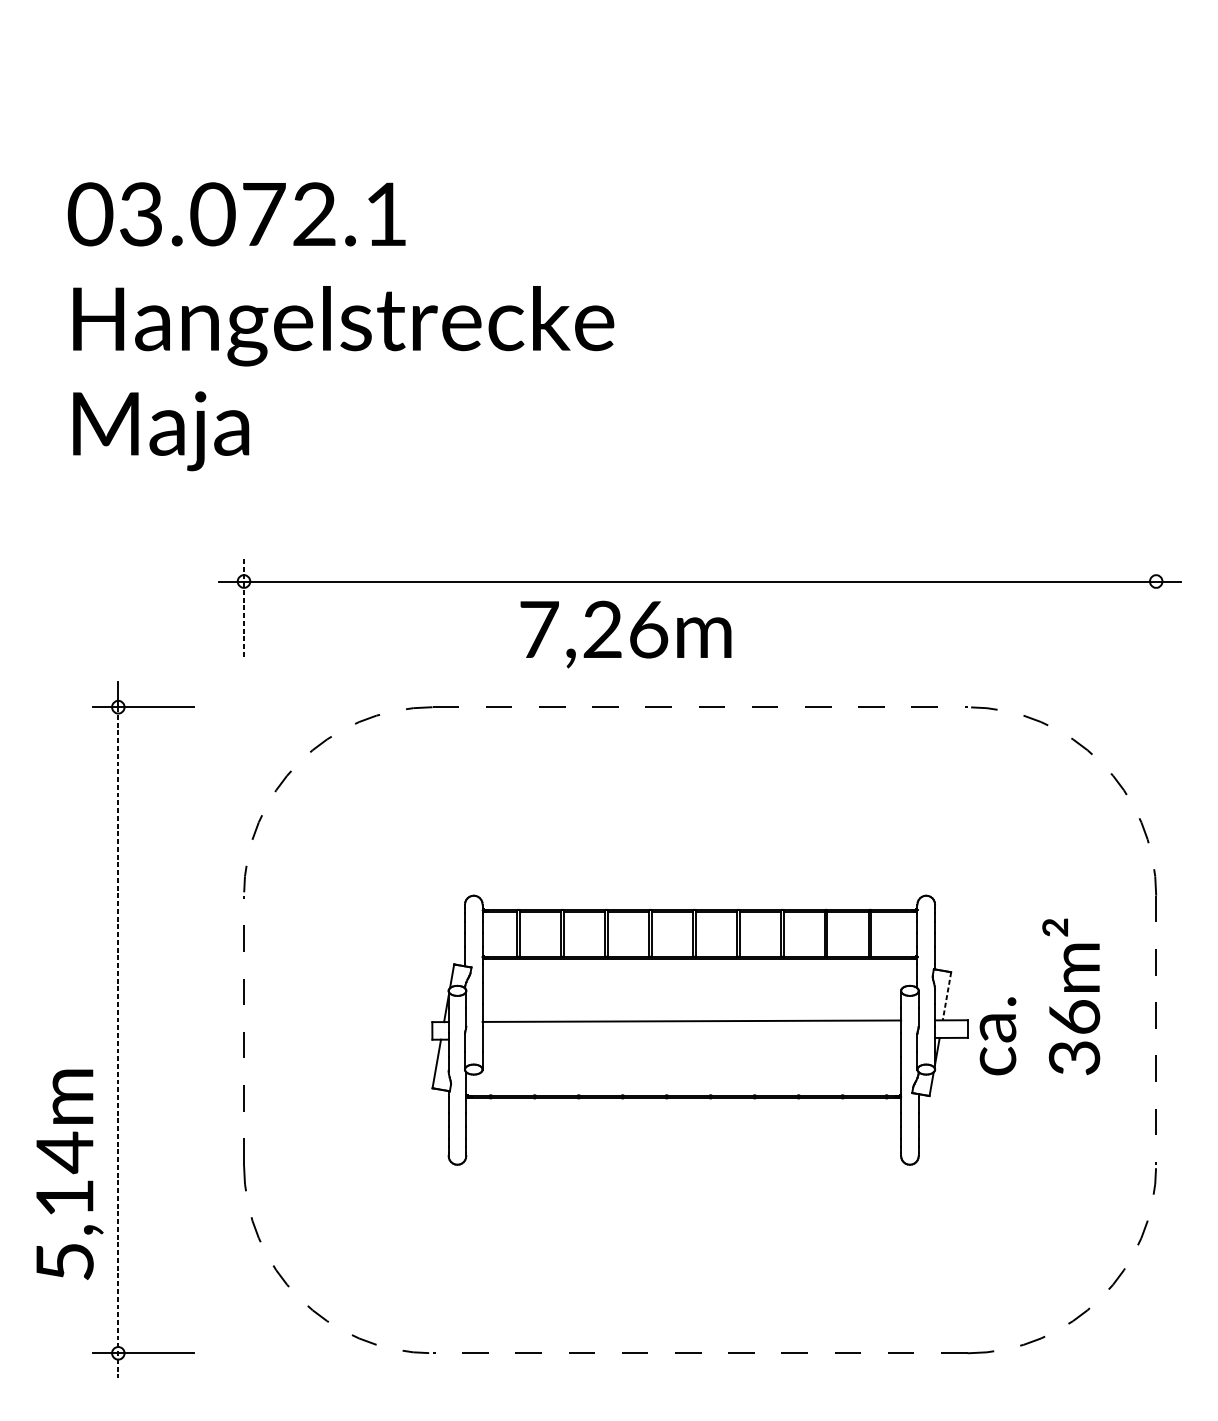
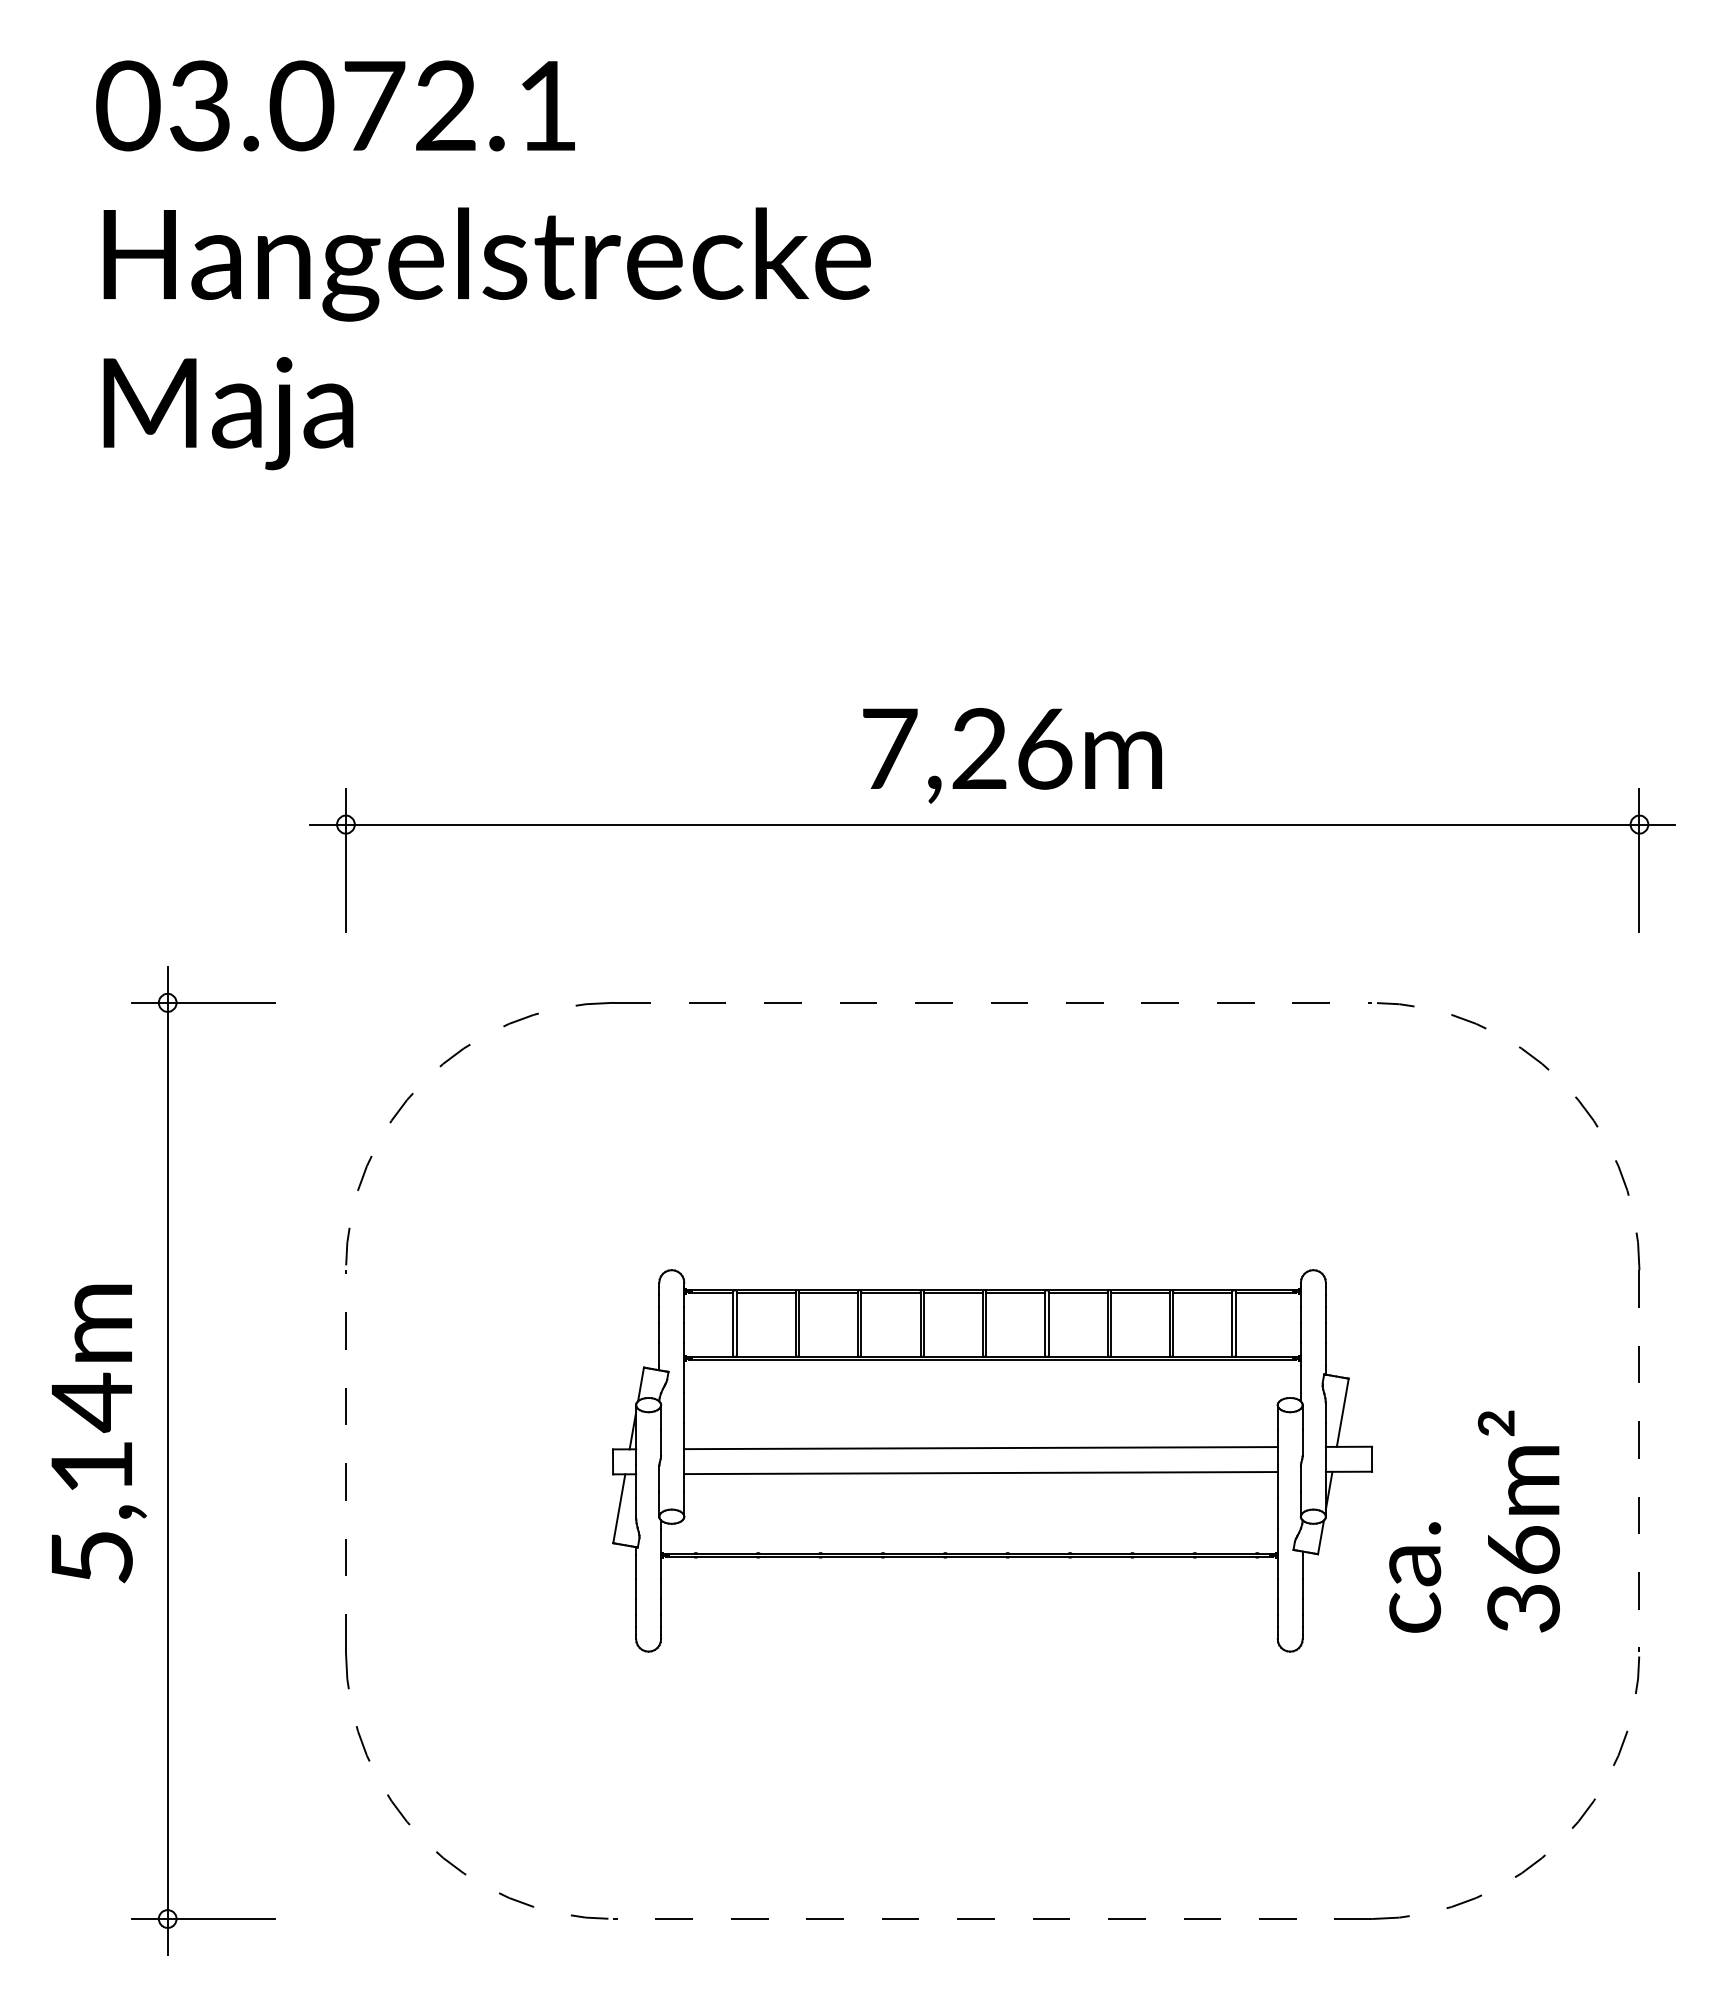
text: (341, 326) -> (483, 265), moved
line: (243, 606) -> (345, 859), dashed -> solid
line: (1156, 606) -> (1639, 859), added
text: (625, 634) -> (1012, 755), moved
line: (946, 996) -> (1342, 1412), dashed -> solid
text: (1039, 996) -> (1474, 1521), moved
line: (691, 1039) -> (980, 1473), added
line: (118, 1042) -> (167, 1478), dashed -> solid
text: (69, 1174) -> (98, 1433), moved

